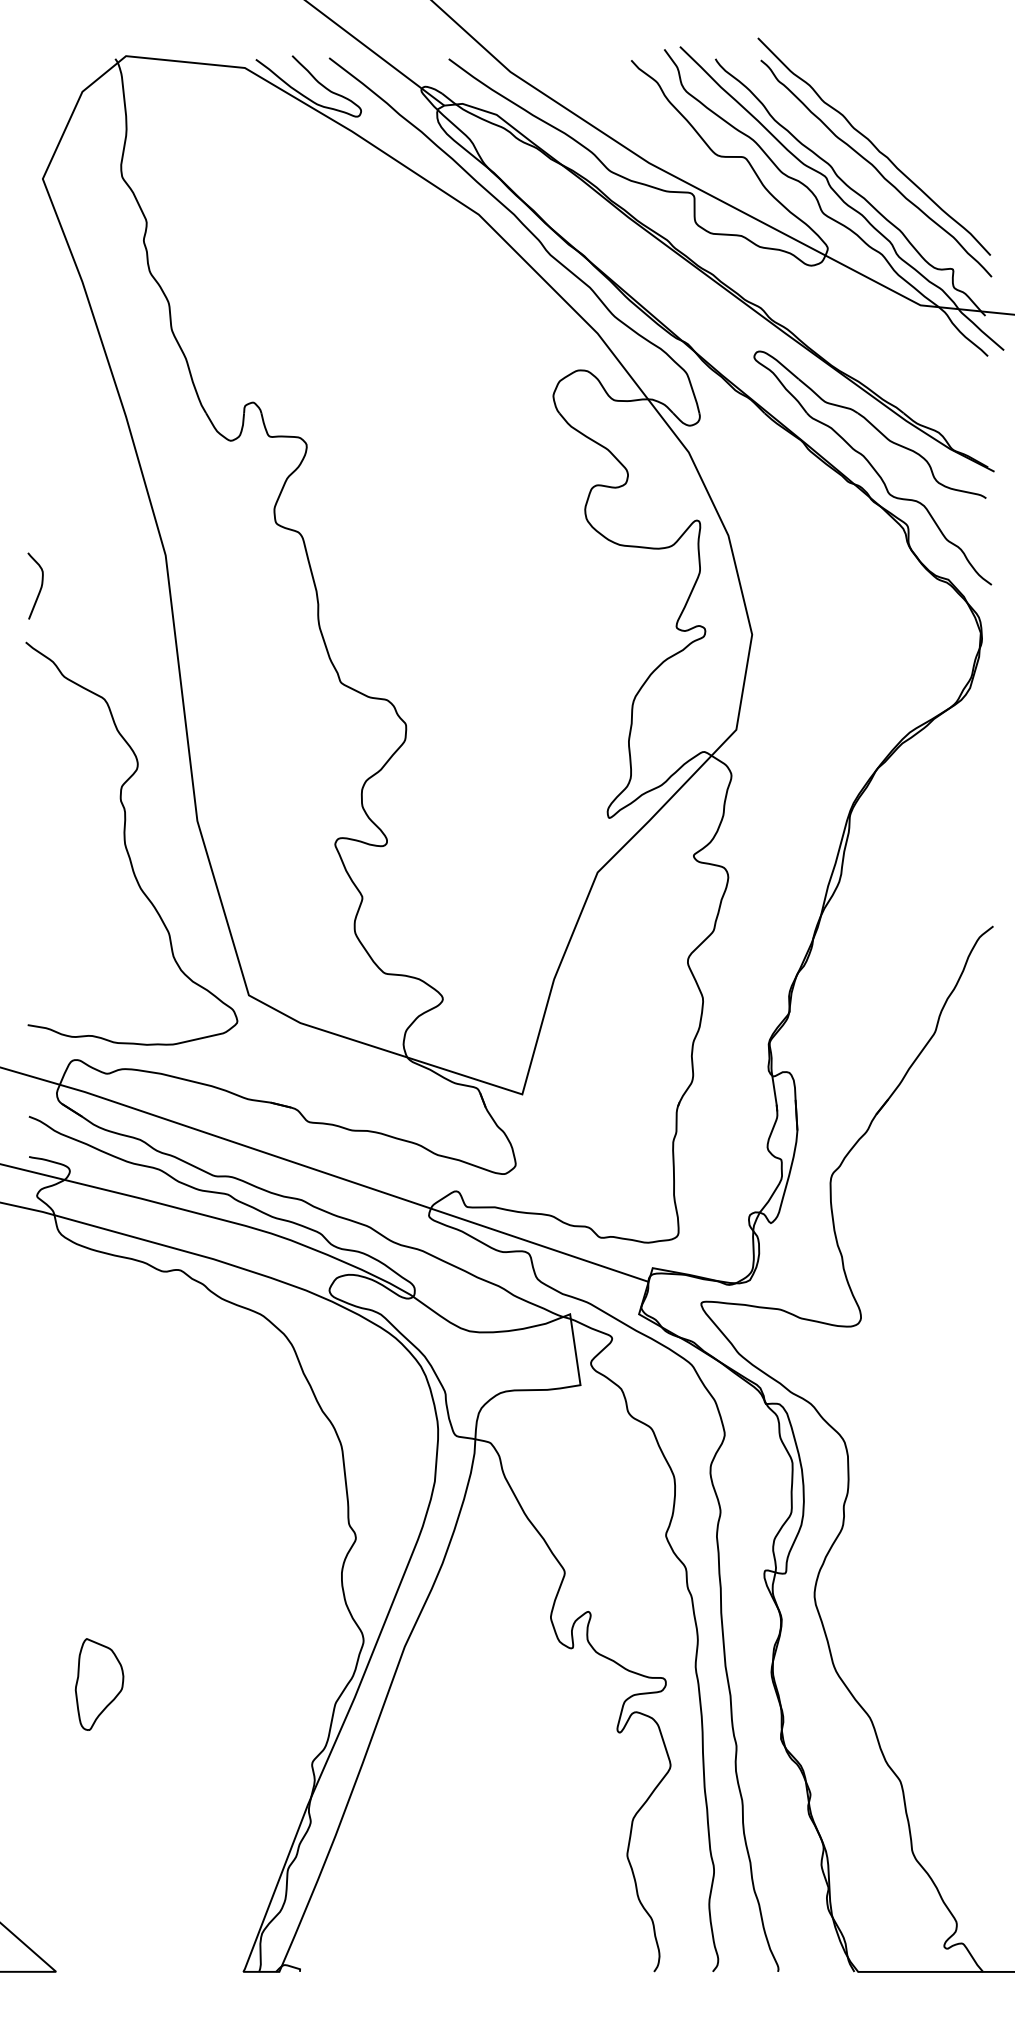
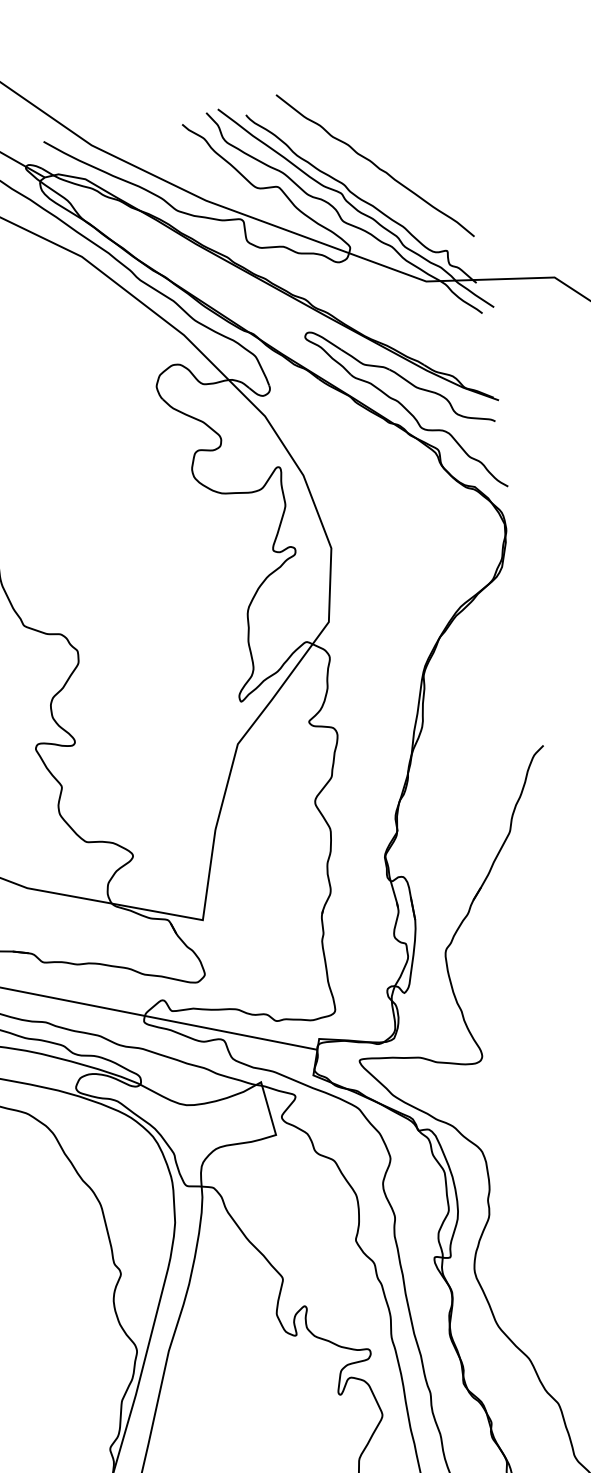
curve: (876, 168) -> (379, 182), removed

